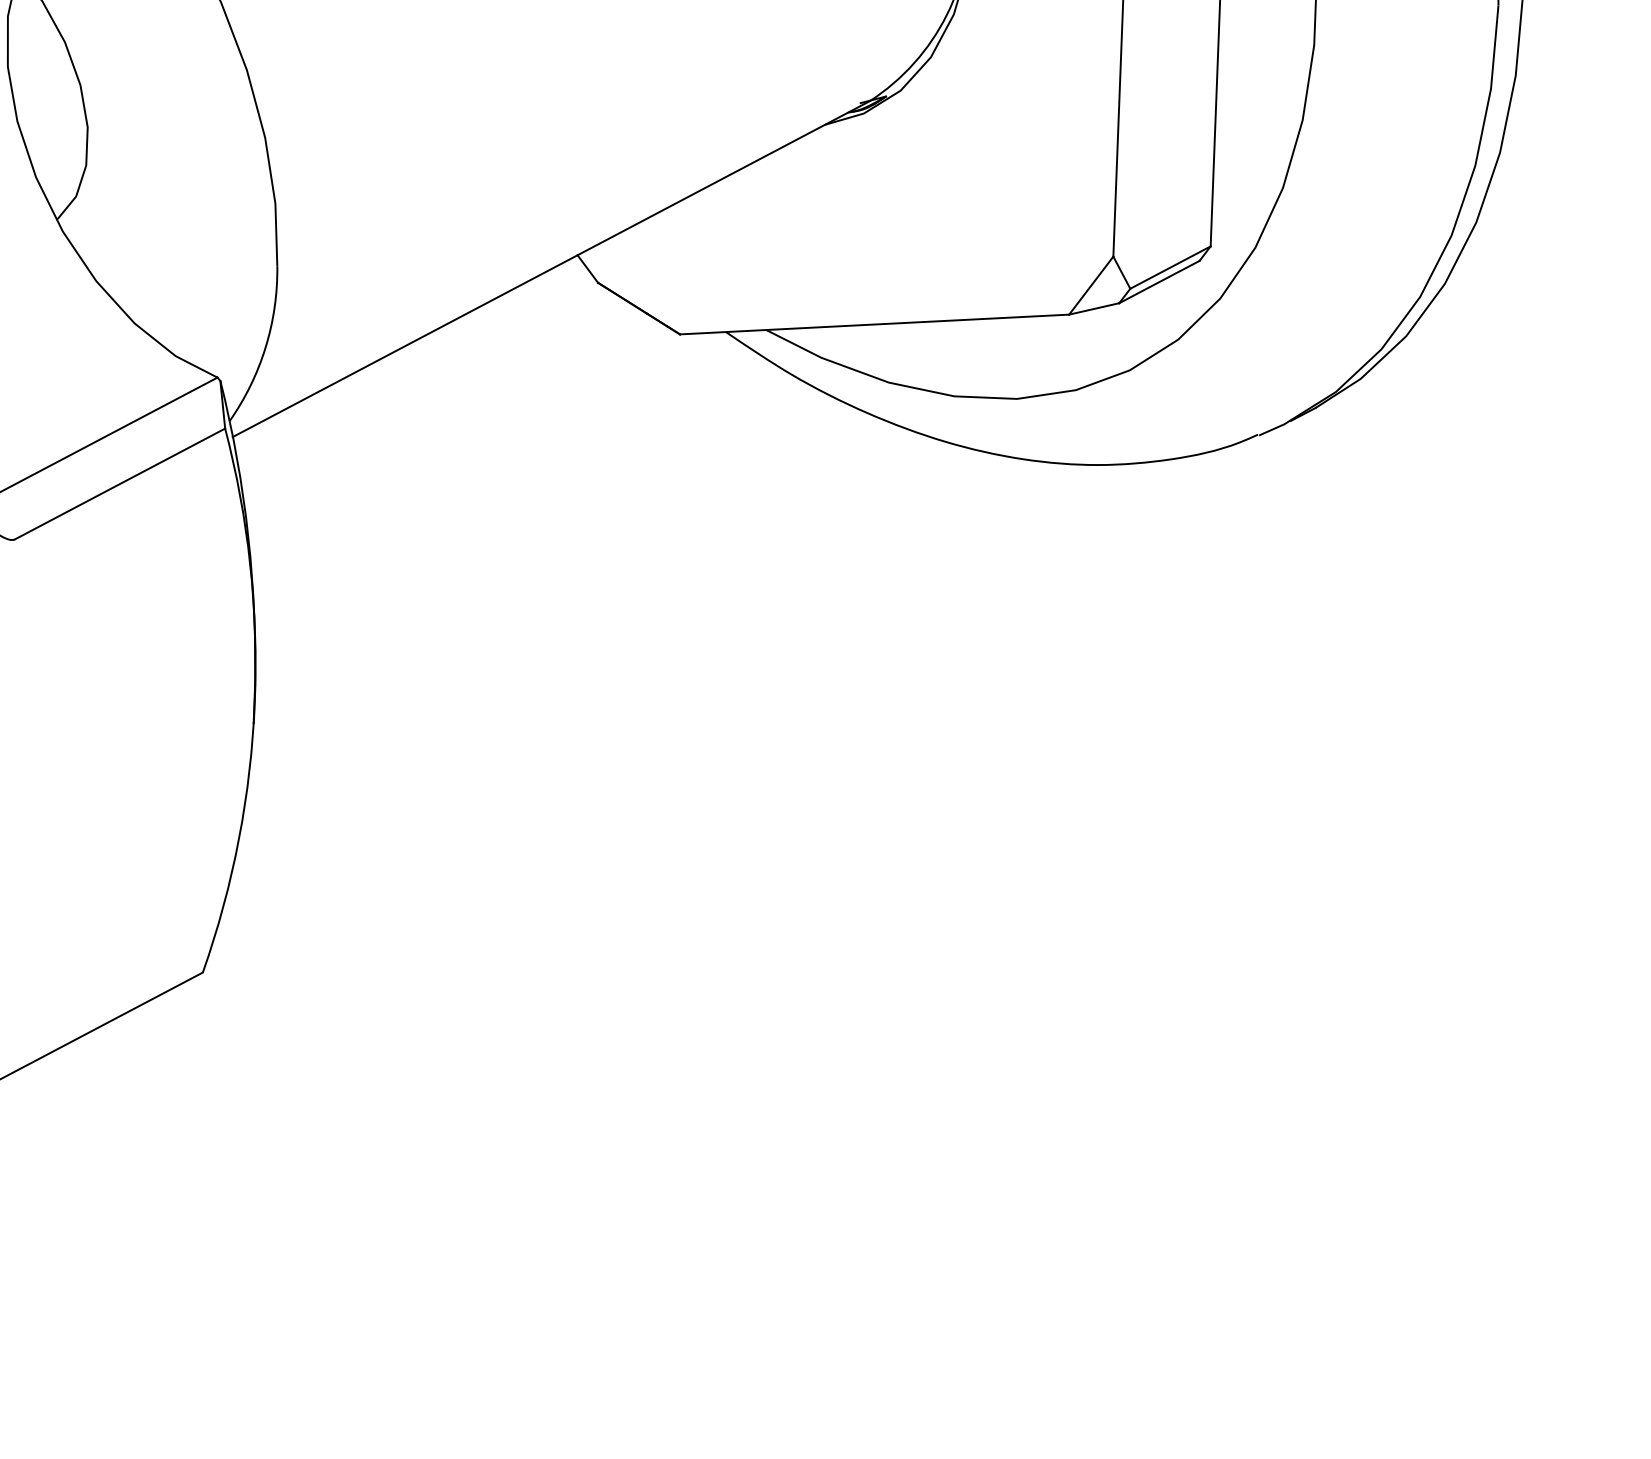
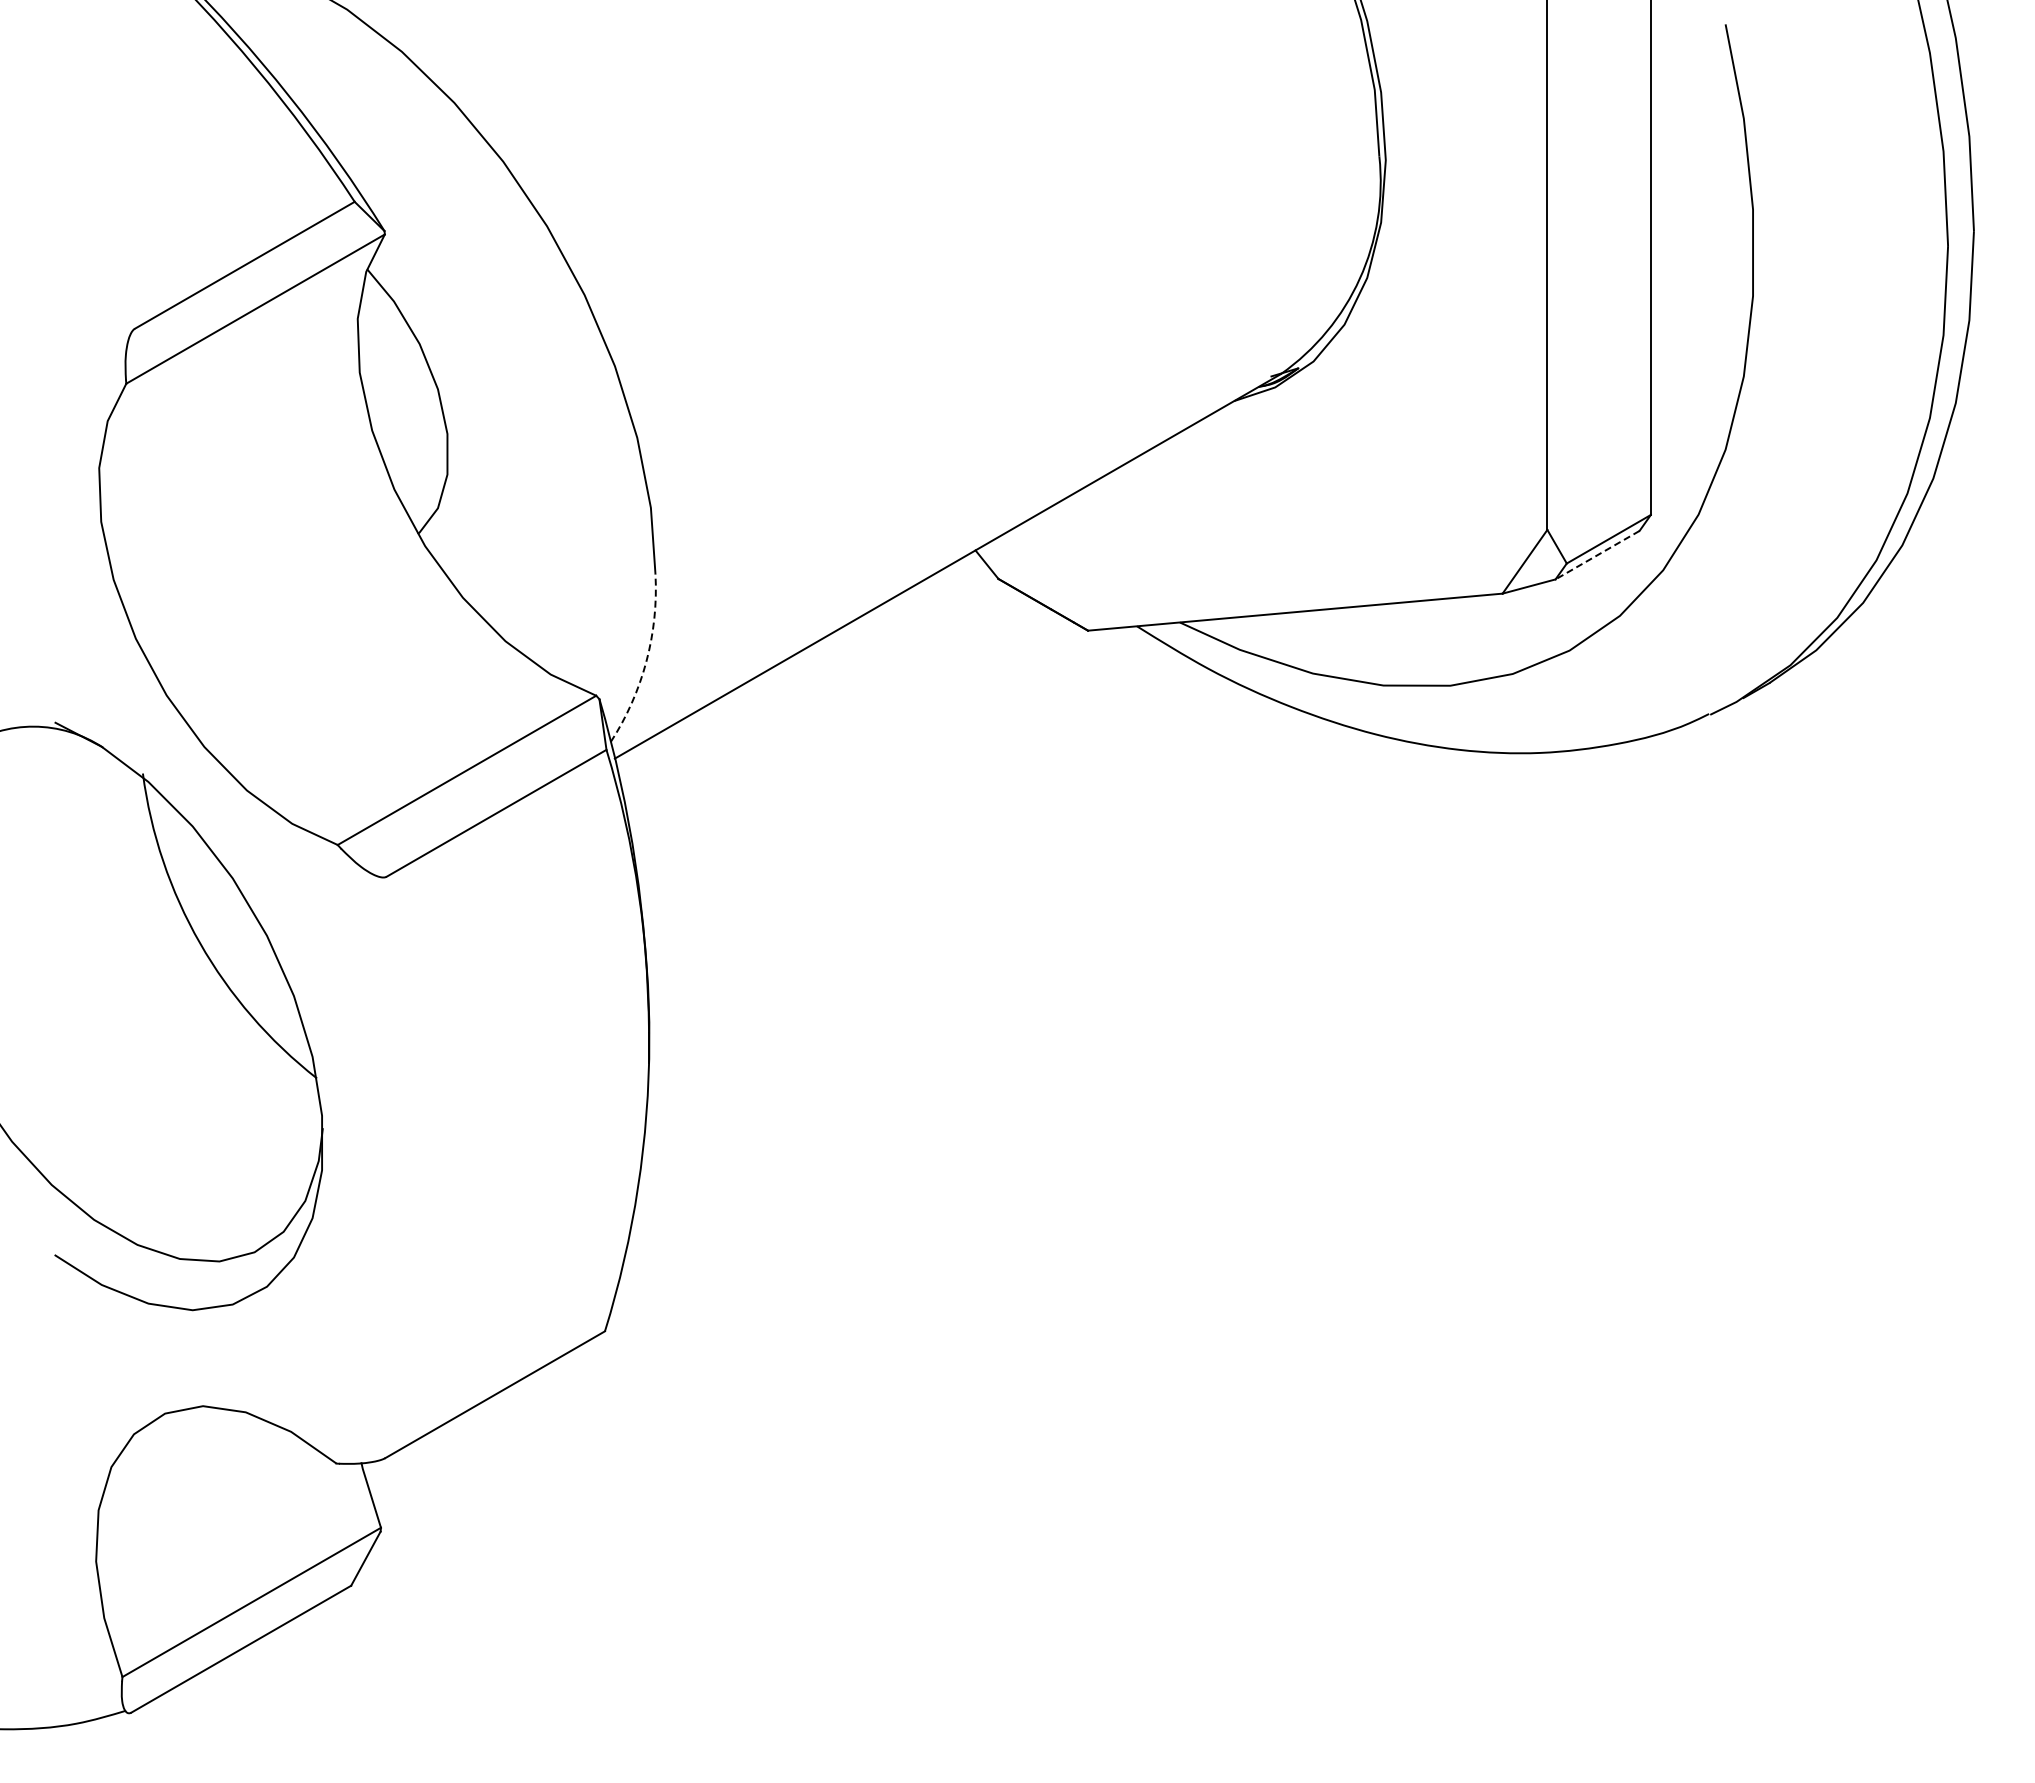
line: (1159, 282) -> (1597, 555), solid -> dashed
arc: (265, 347) -> (646, 661), solid -> dashed

